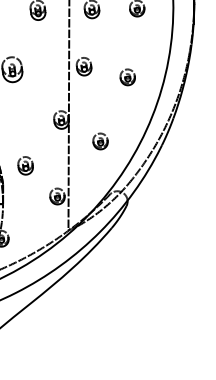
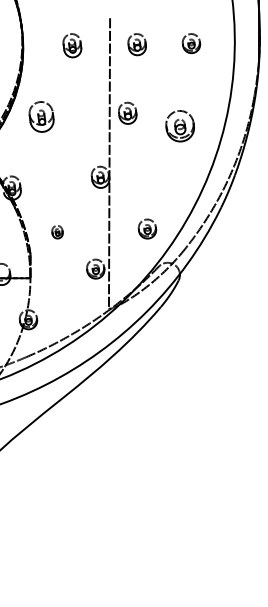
part: (127, 76) -> (179, 125), size x1.6
part: (100, 141) -> (147, 228), moved
part: (25, 165) -> (57, 231), size x0.6

